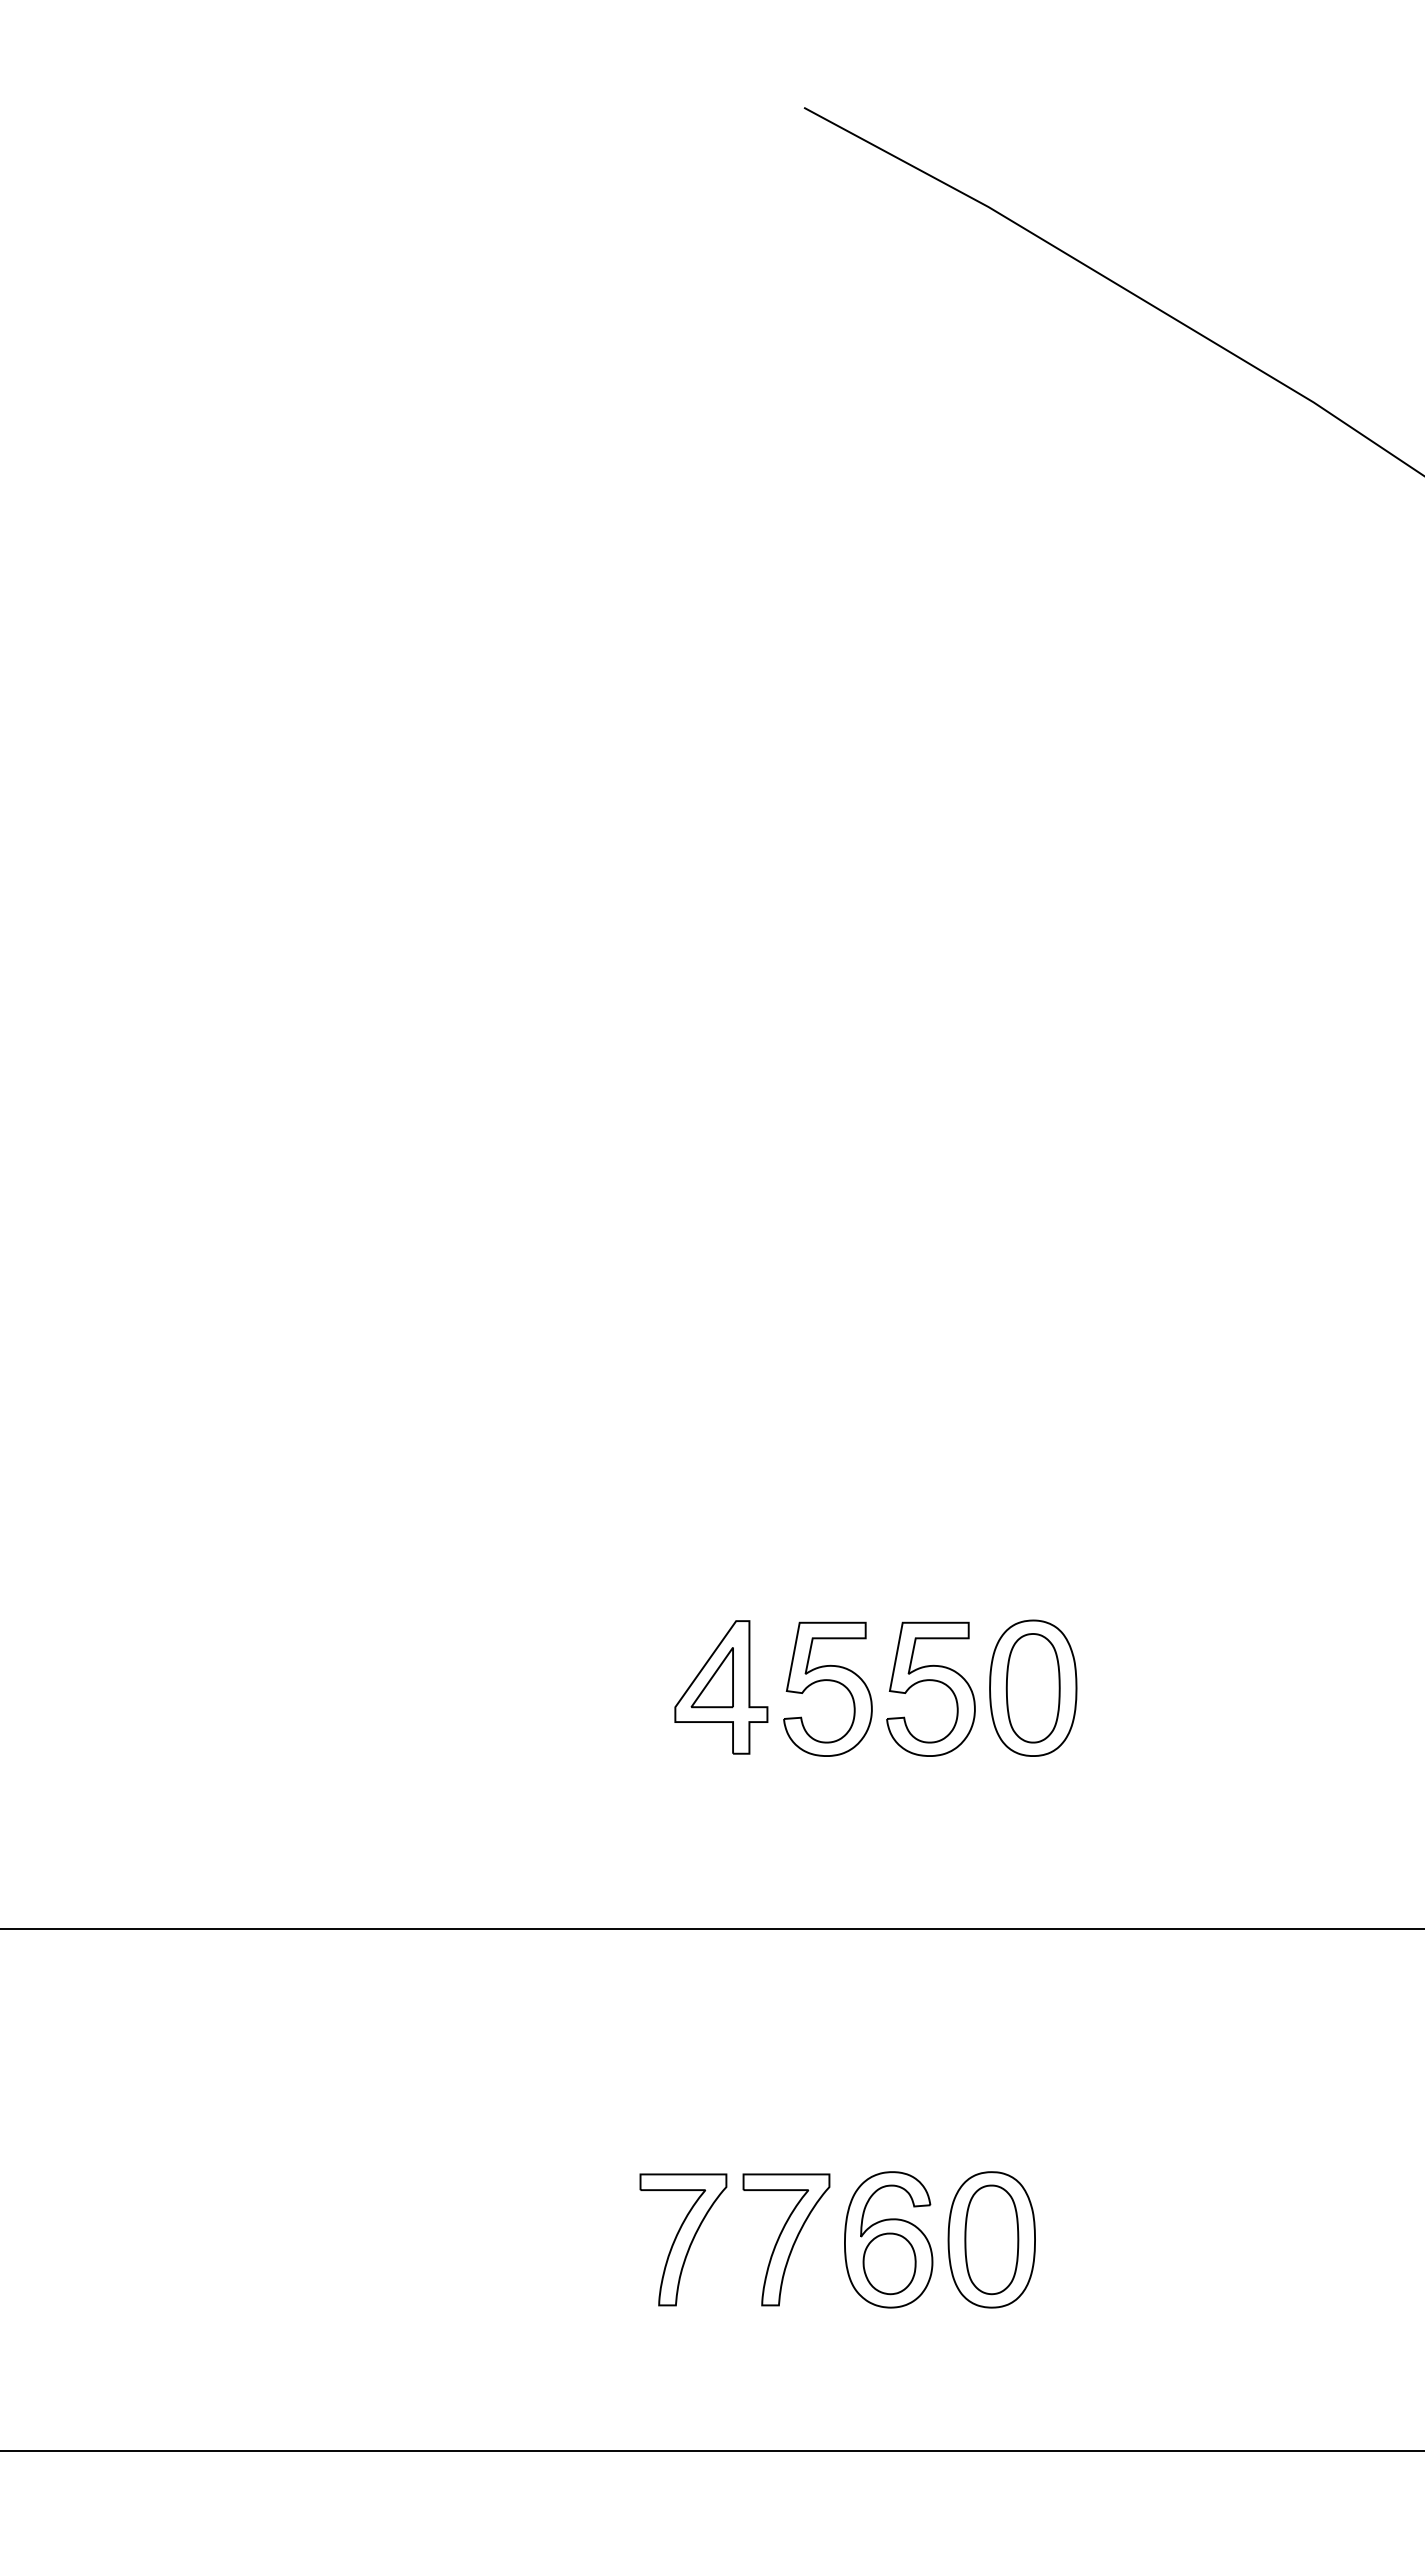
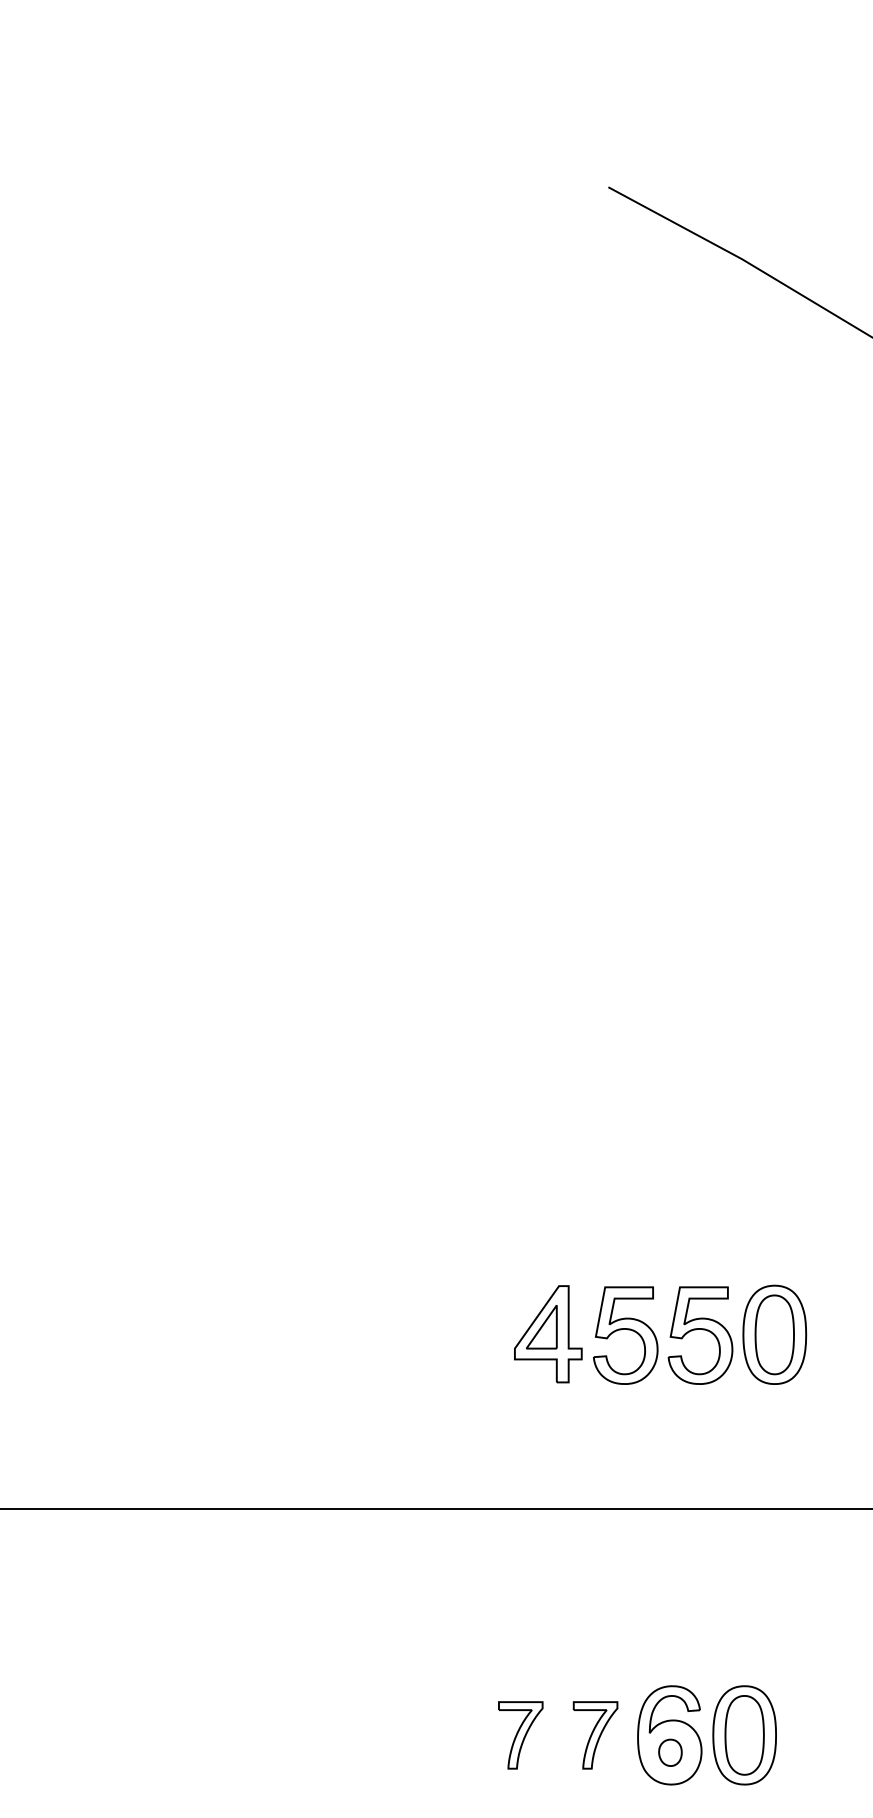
part: (683, 2239) -> (520, 1735), size x0.7
part: (786, 2239) -> (595, 1735), size x0.7
part: (889, 2263) -> (670, 1752), size x0.6

